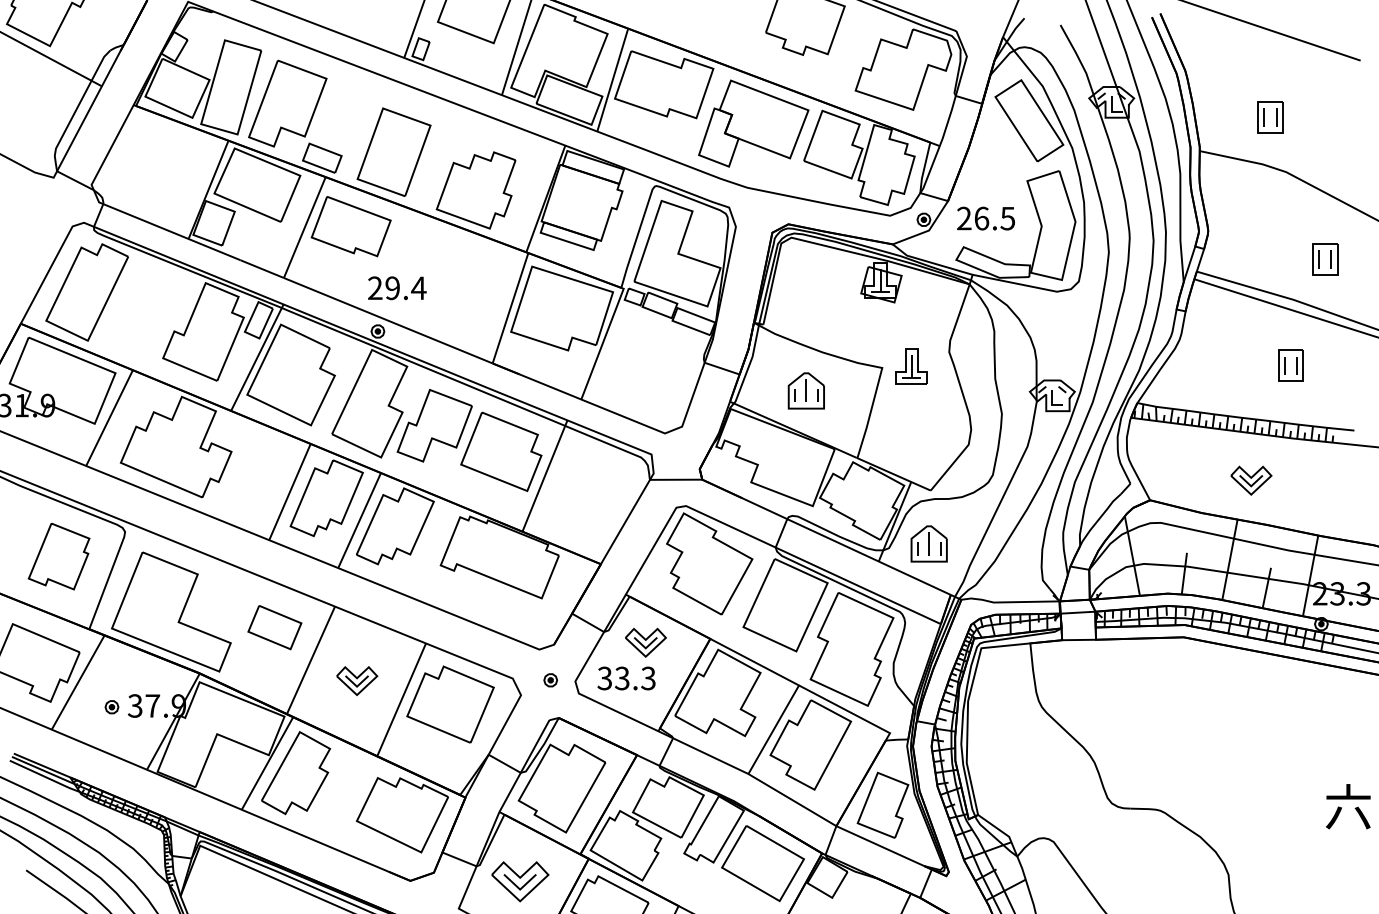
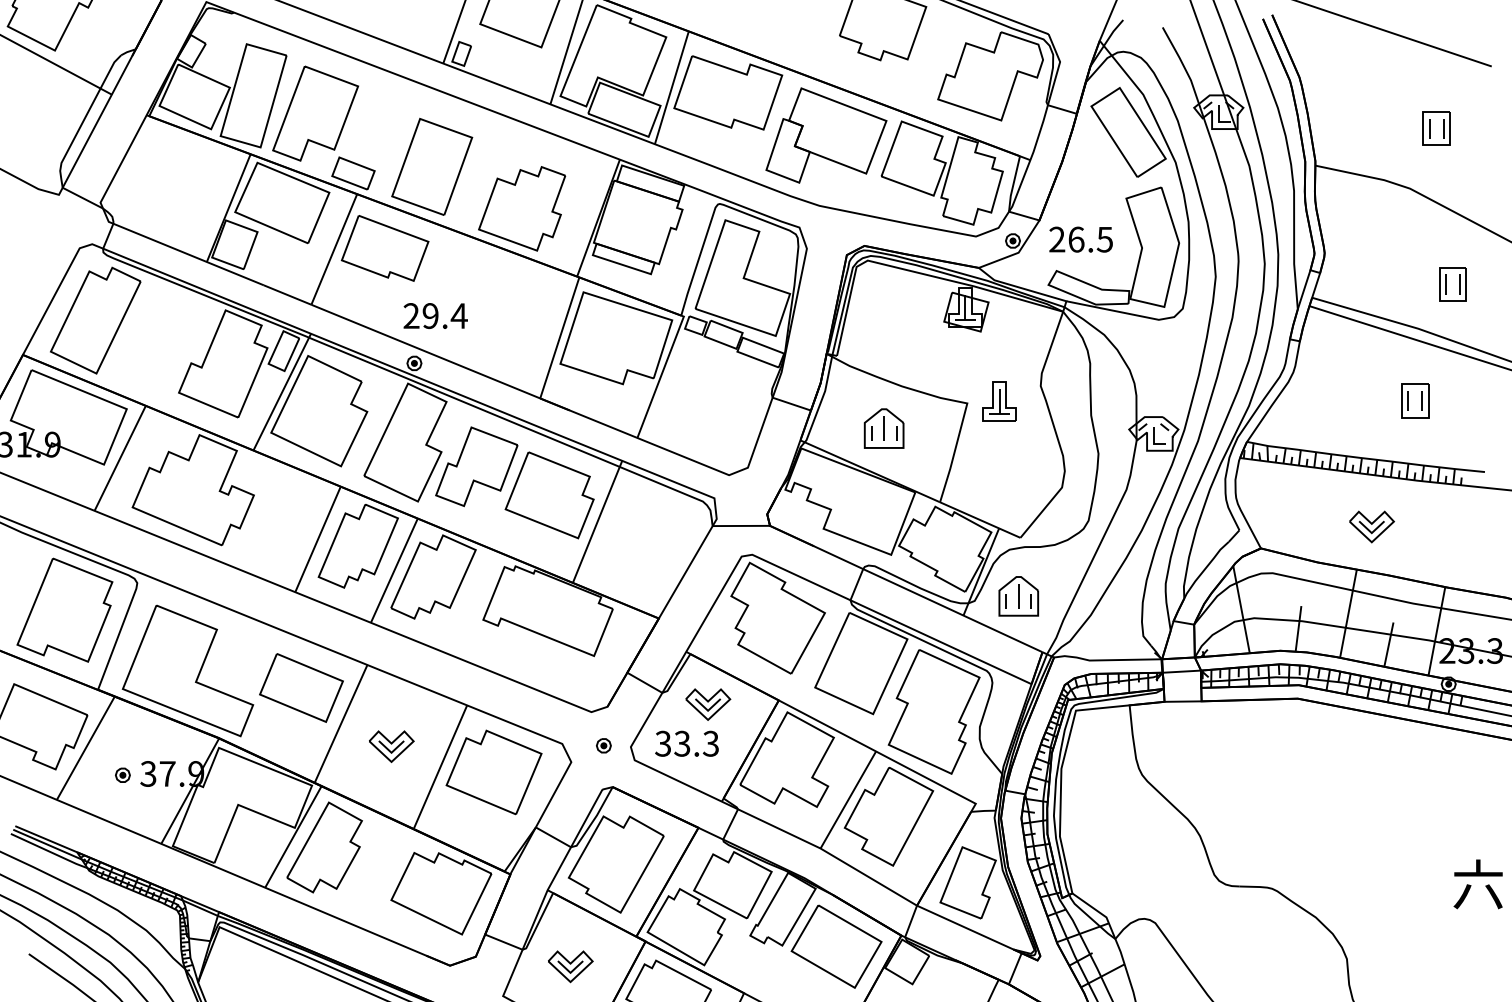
part: (1270, 117) -> (1436, 128), moved
part: (58, 555) -> (64, 609), size x1.43
part: (274, 627) -> (301, 687), size x1.43
part: (520, 881) -> (570, 966), size x0.71

